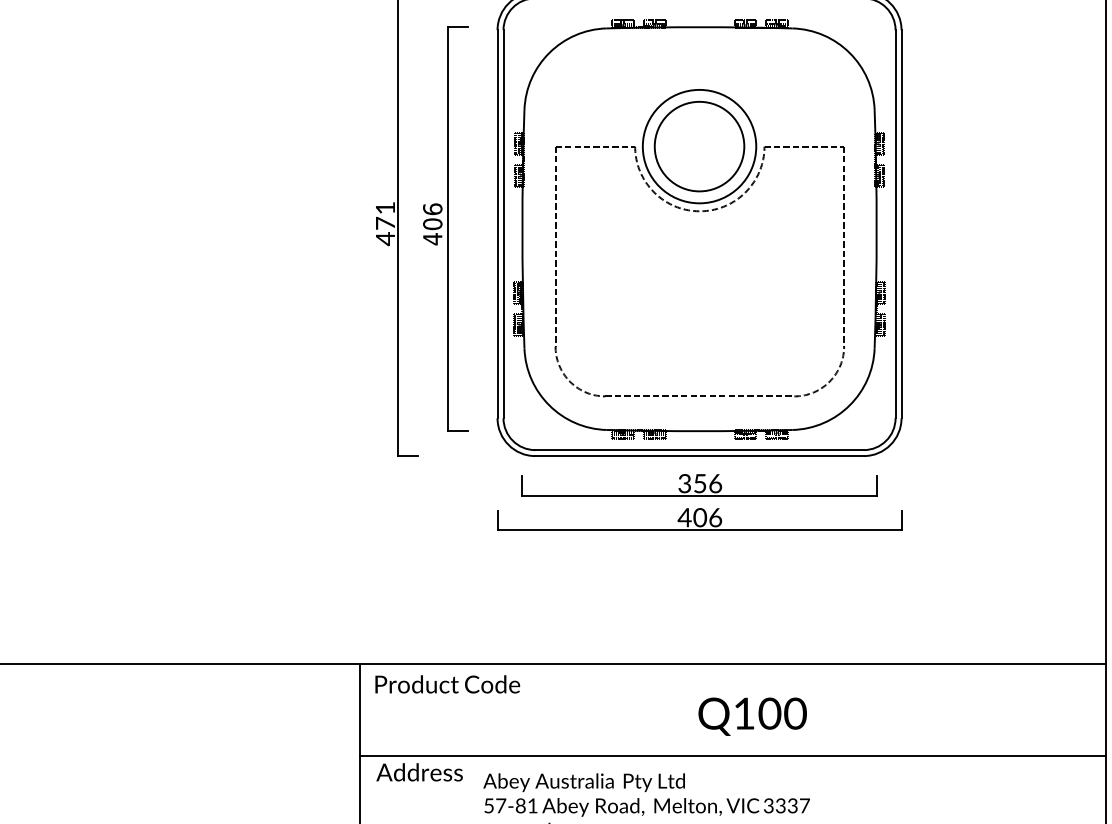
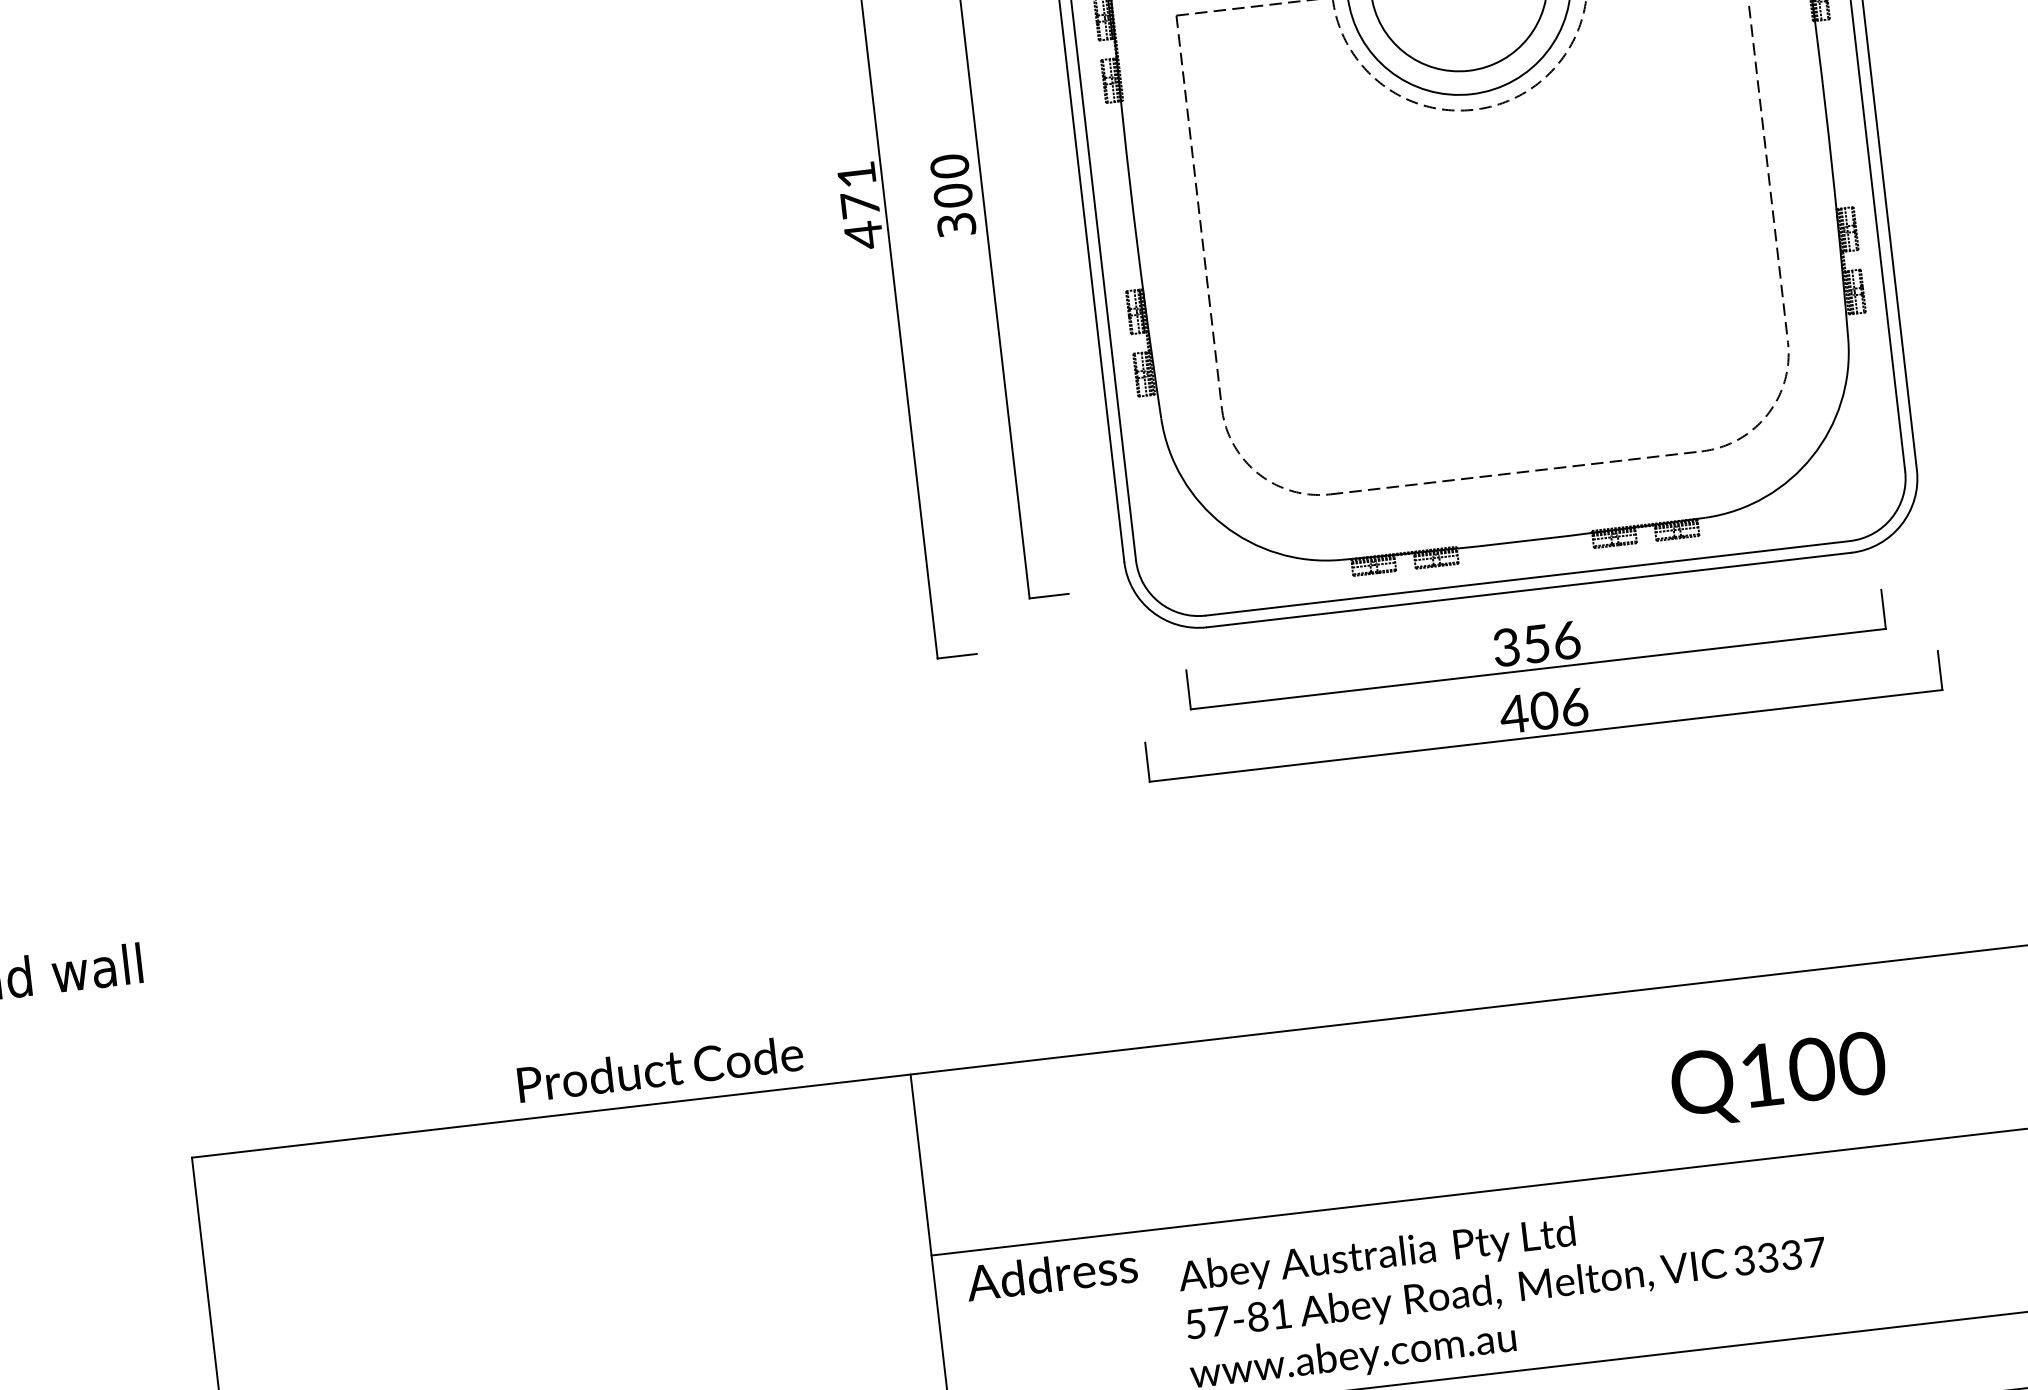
text: (432, 224) -> (952, 196), 406 -> 300
text: (447, 684) -> (660, 1069), moved
text: (752, 716) -> (1778, 1078), moved

